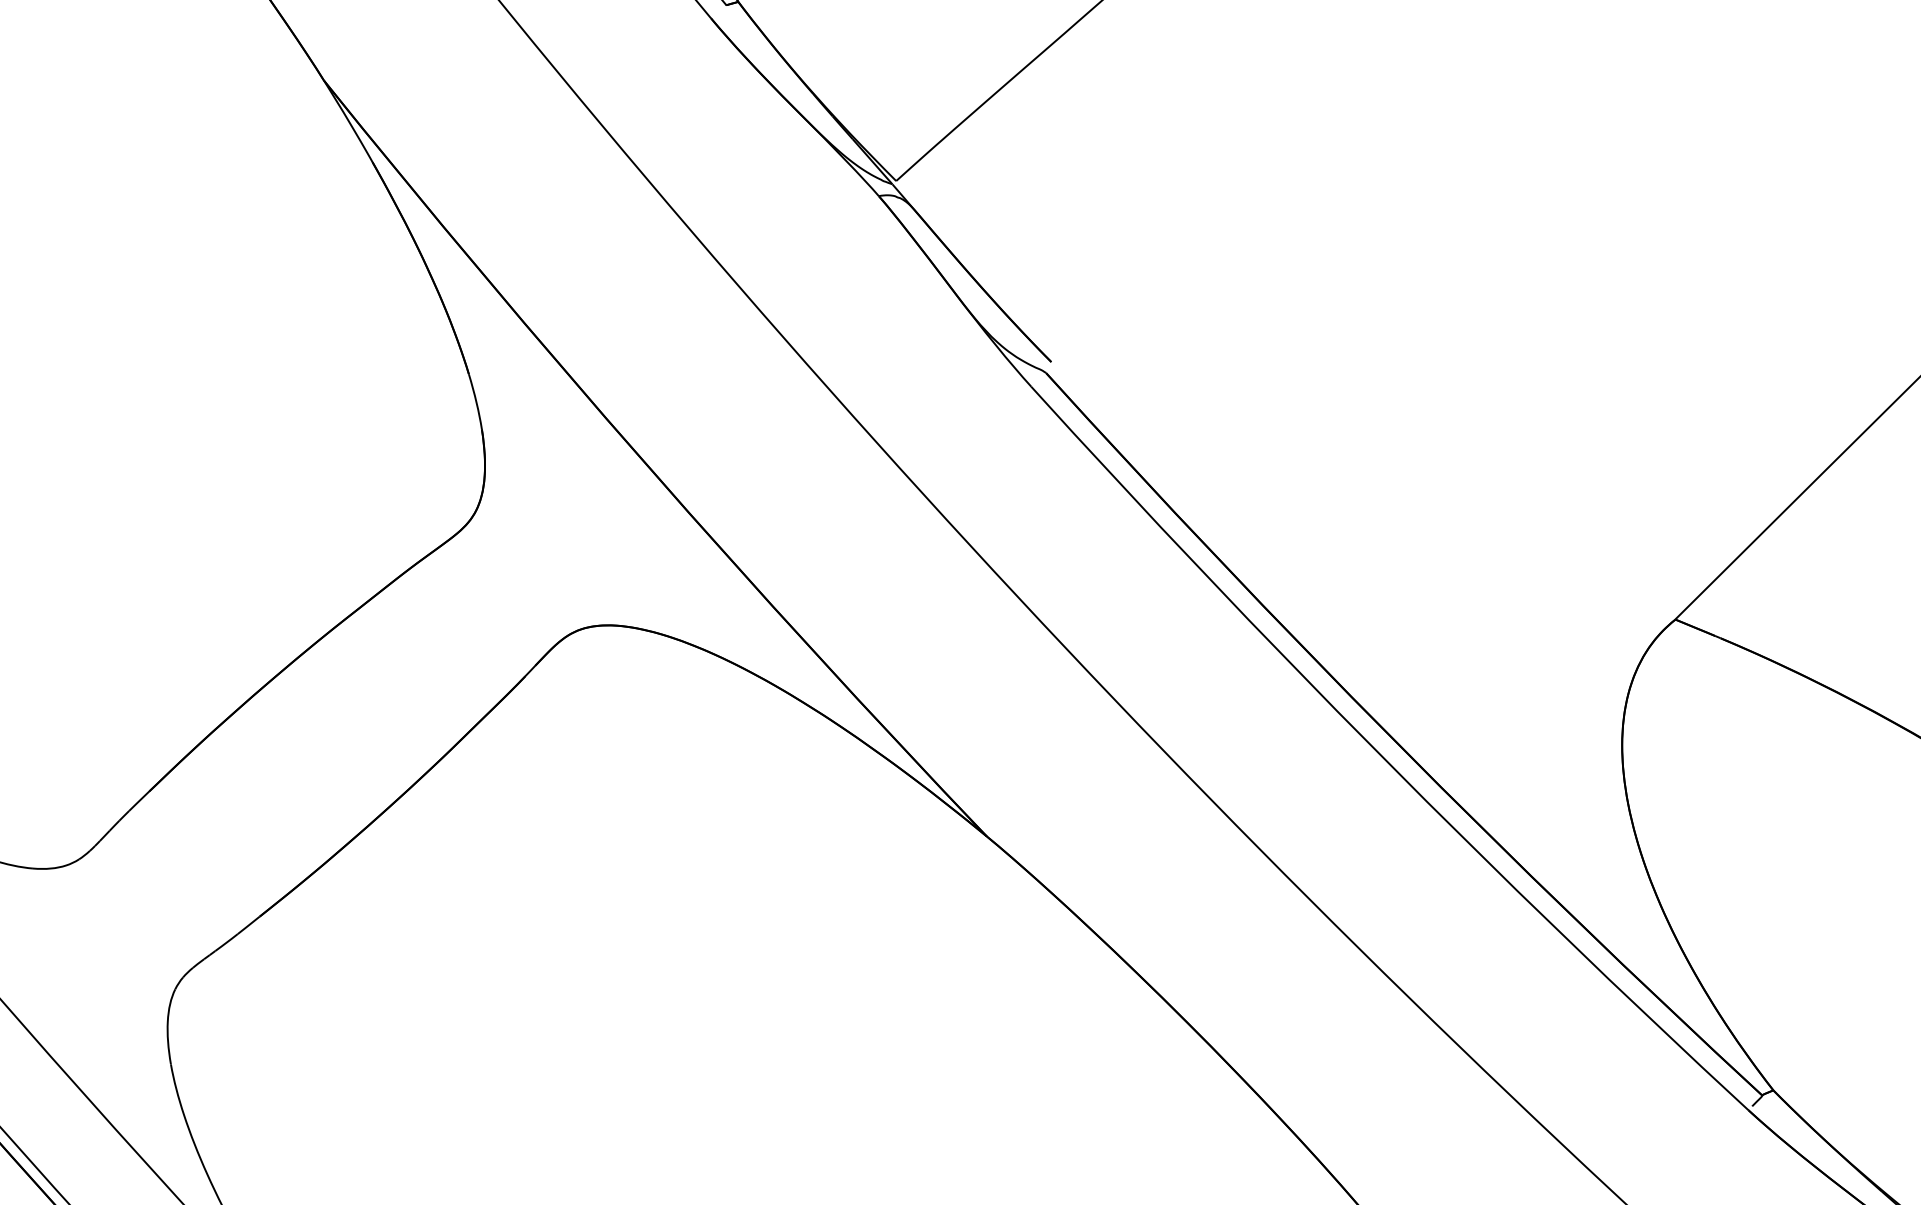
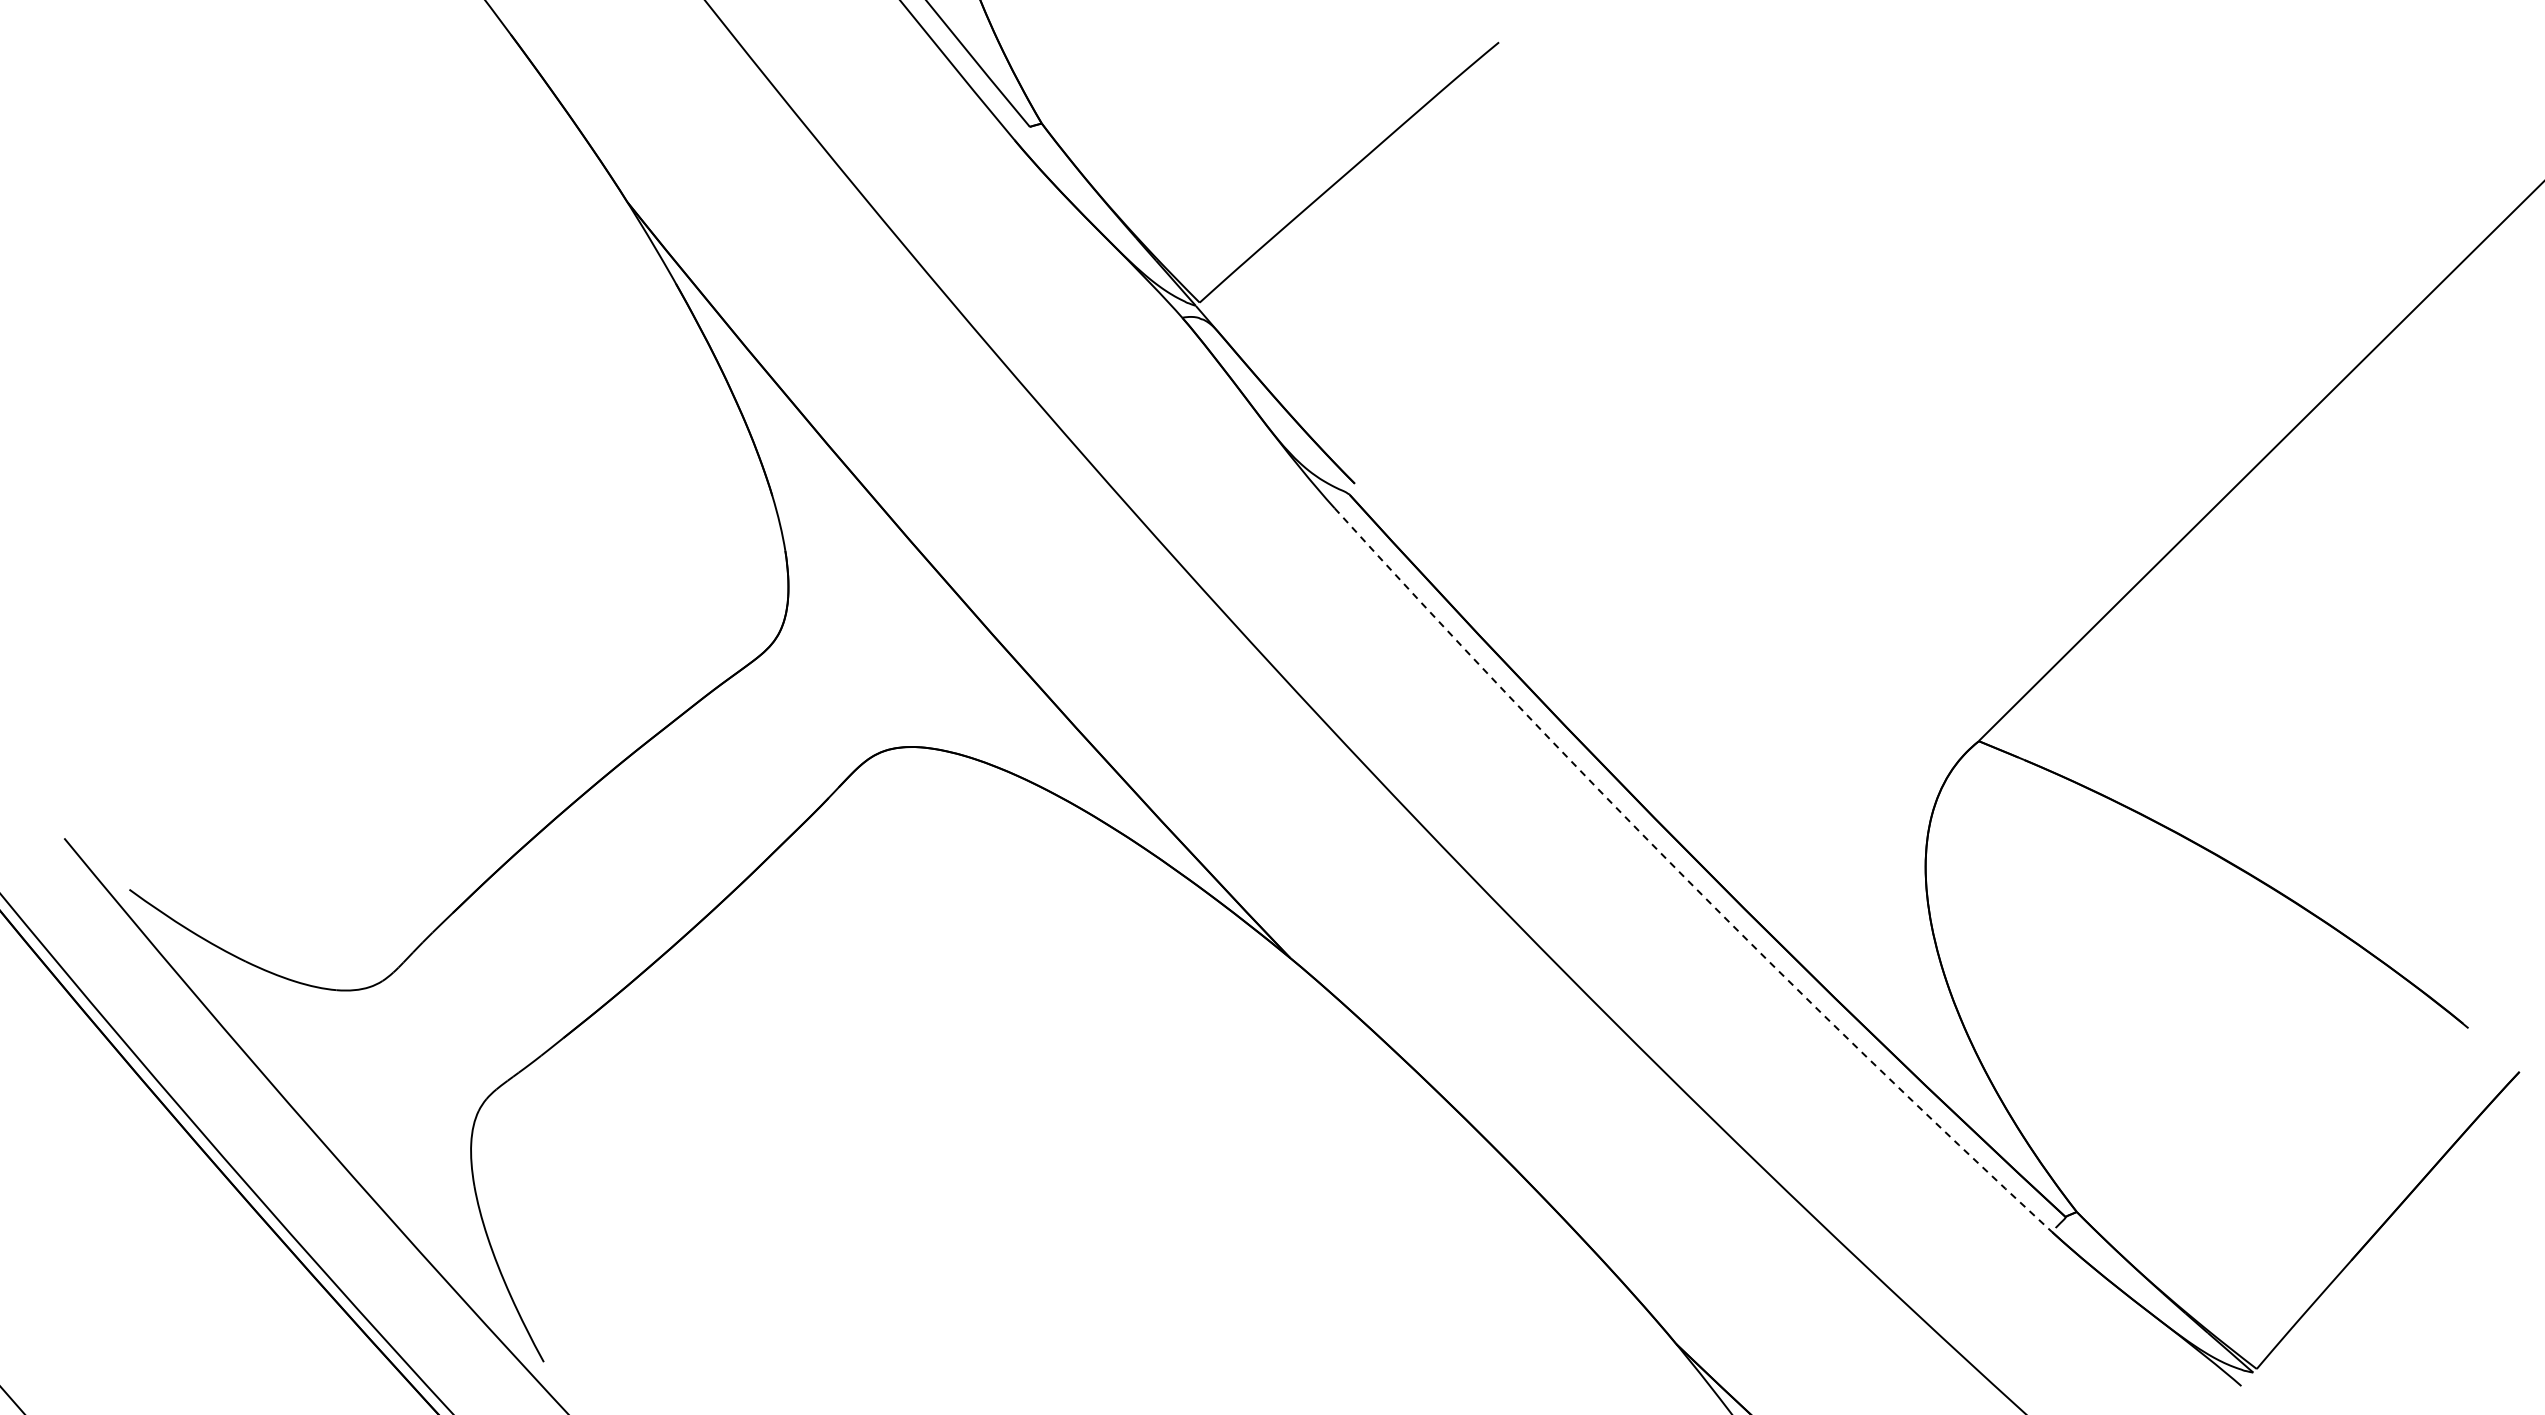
arc: (1382, 756) -> (1685, 878), solid -> dashed

